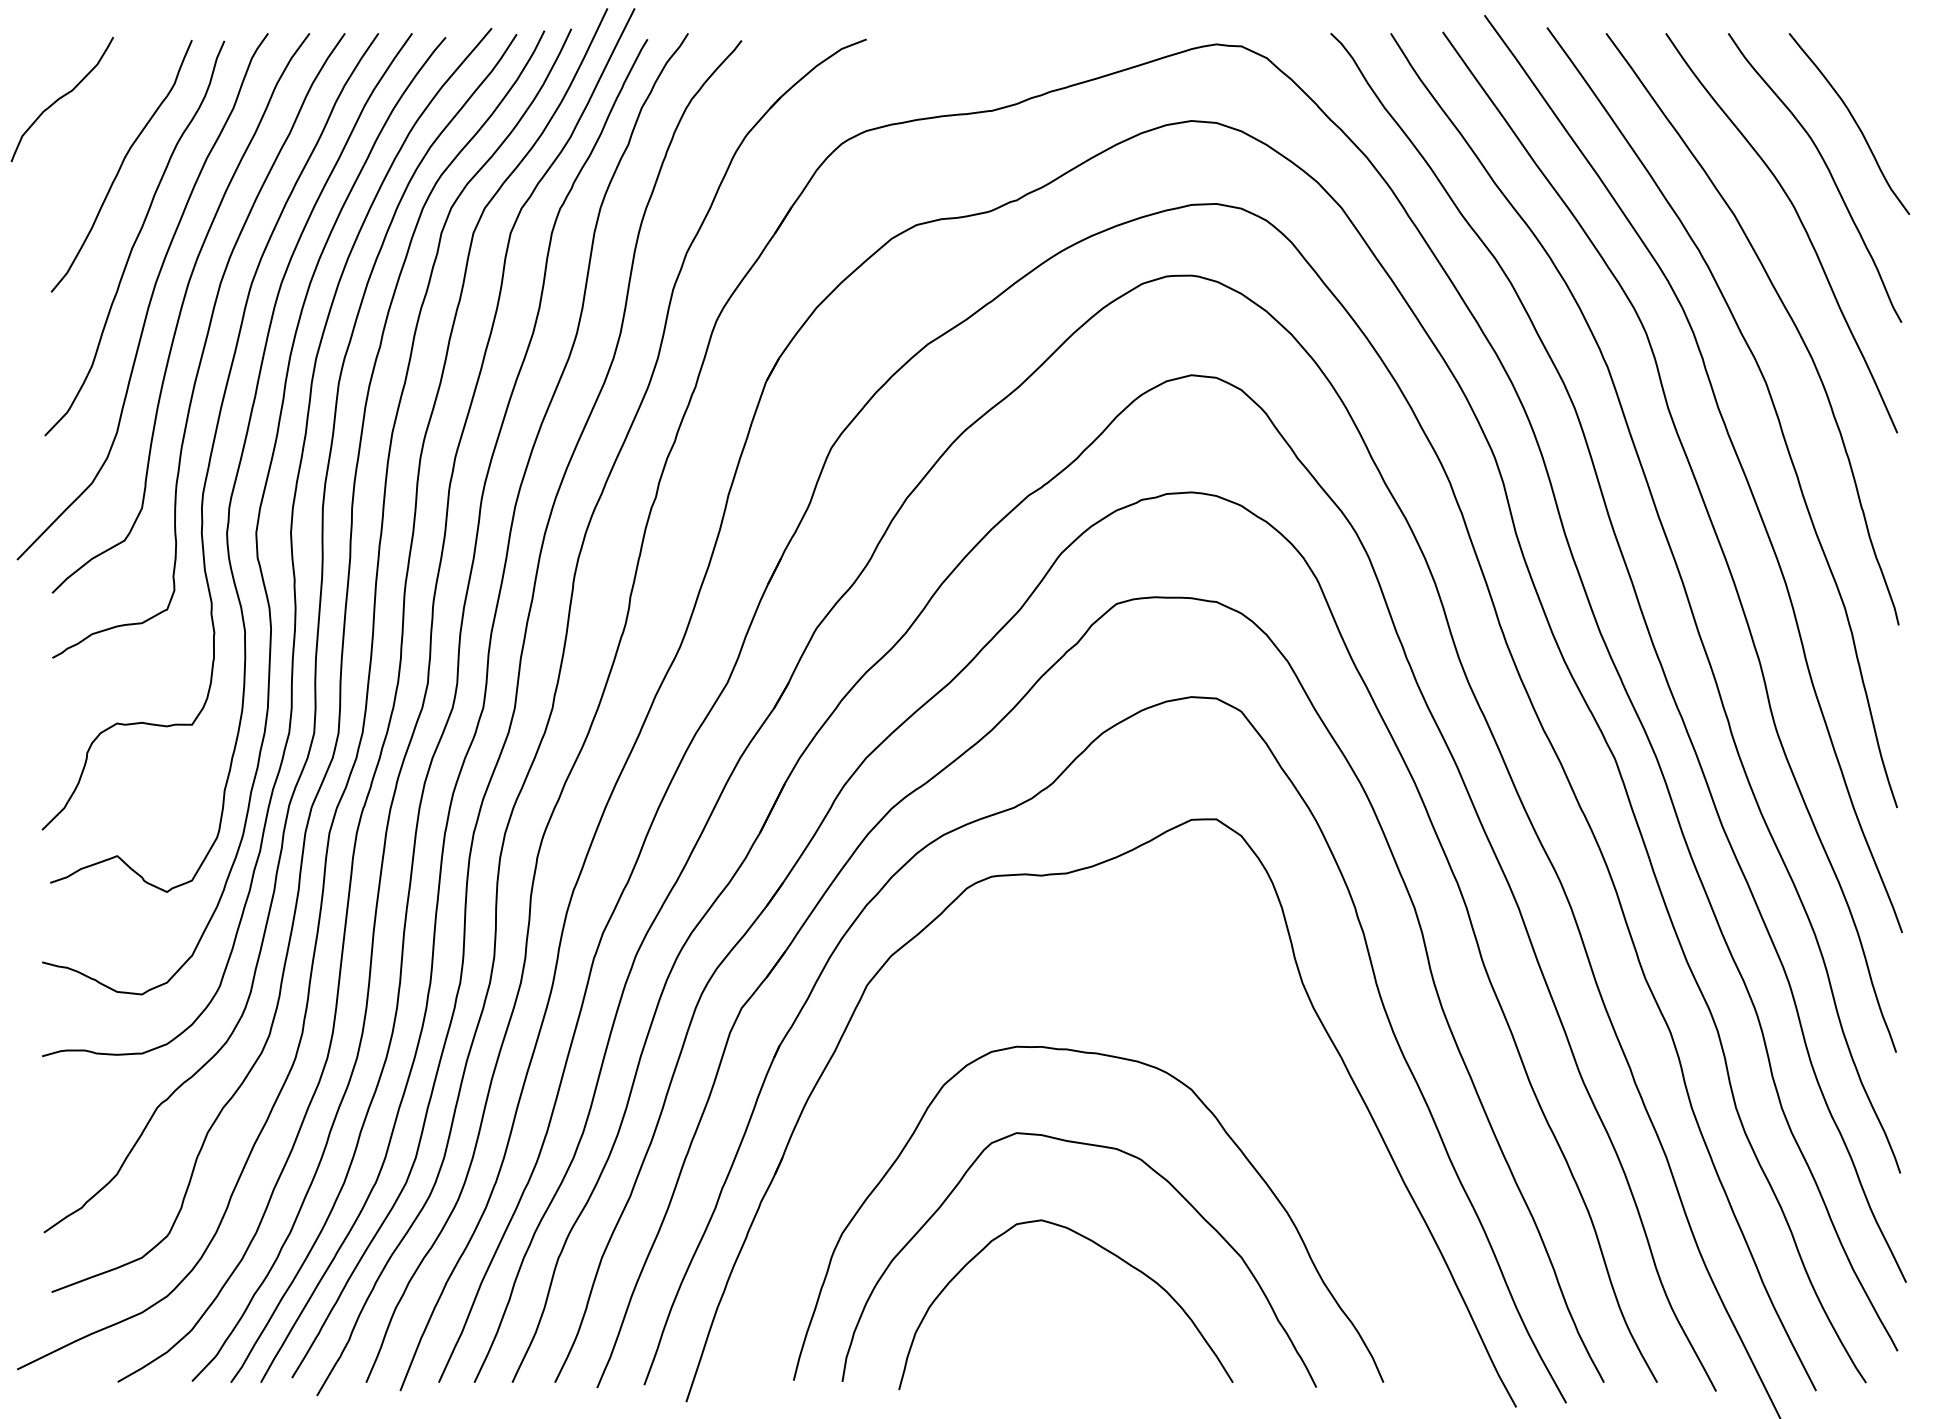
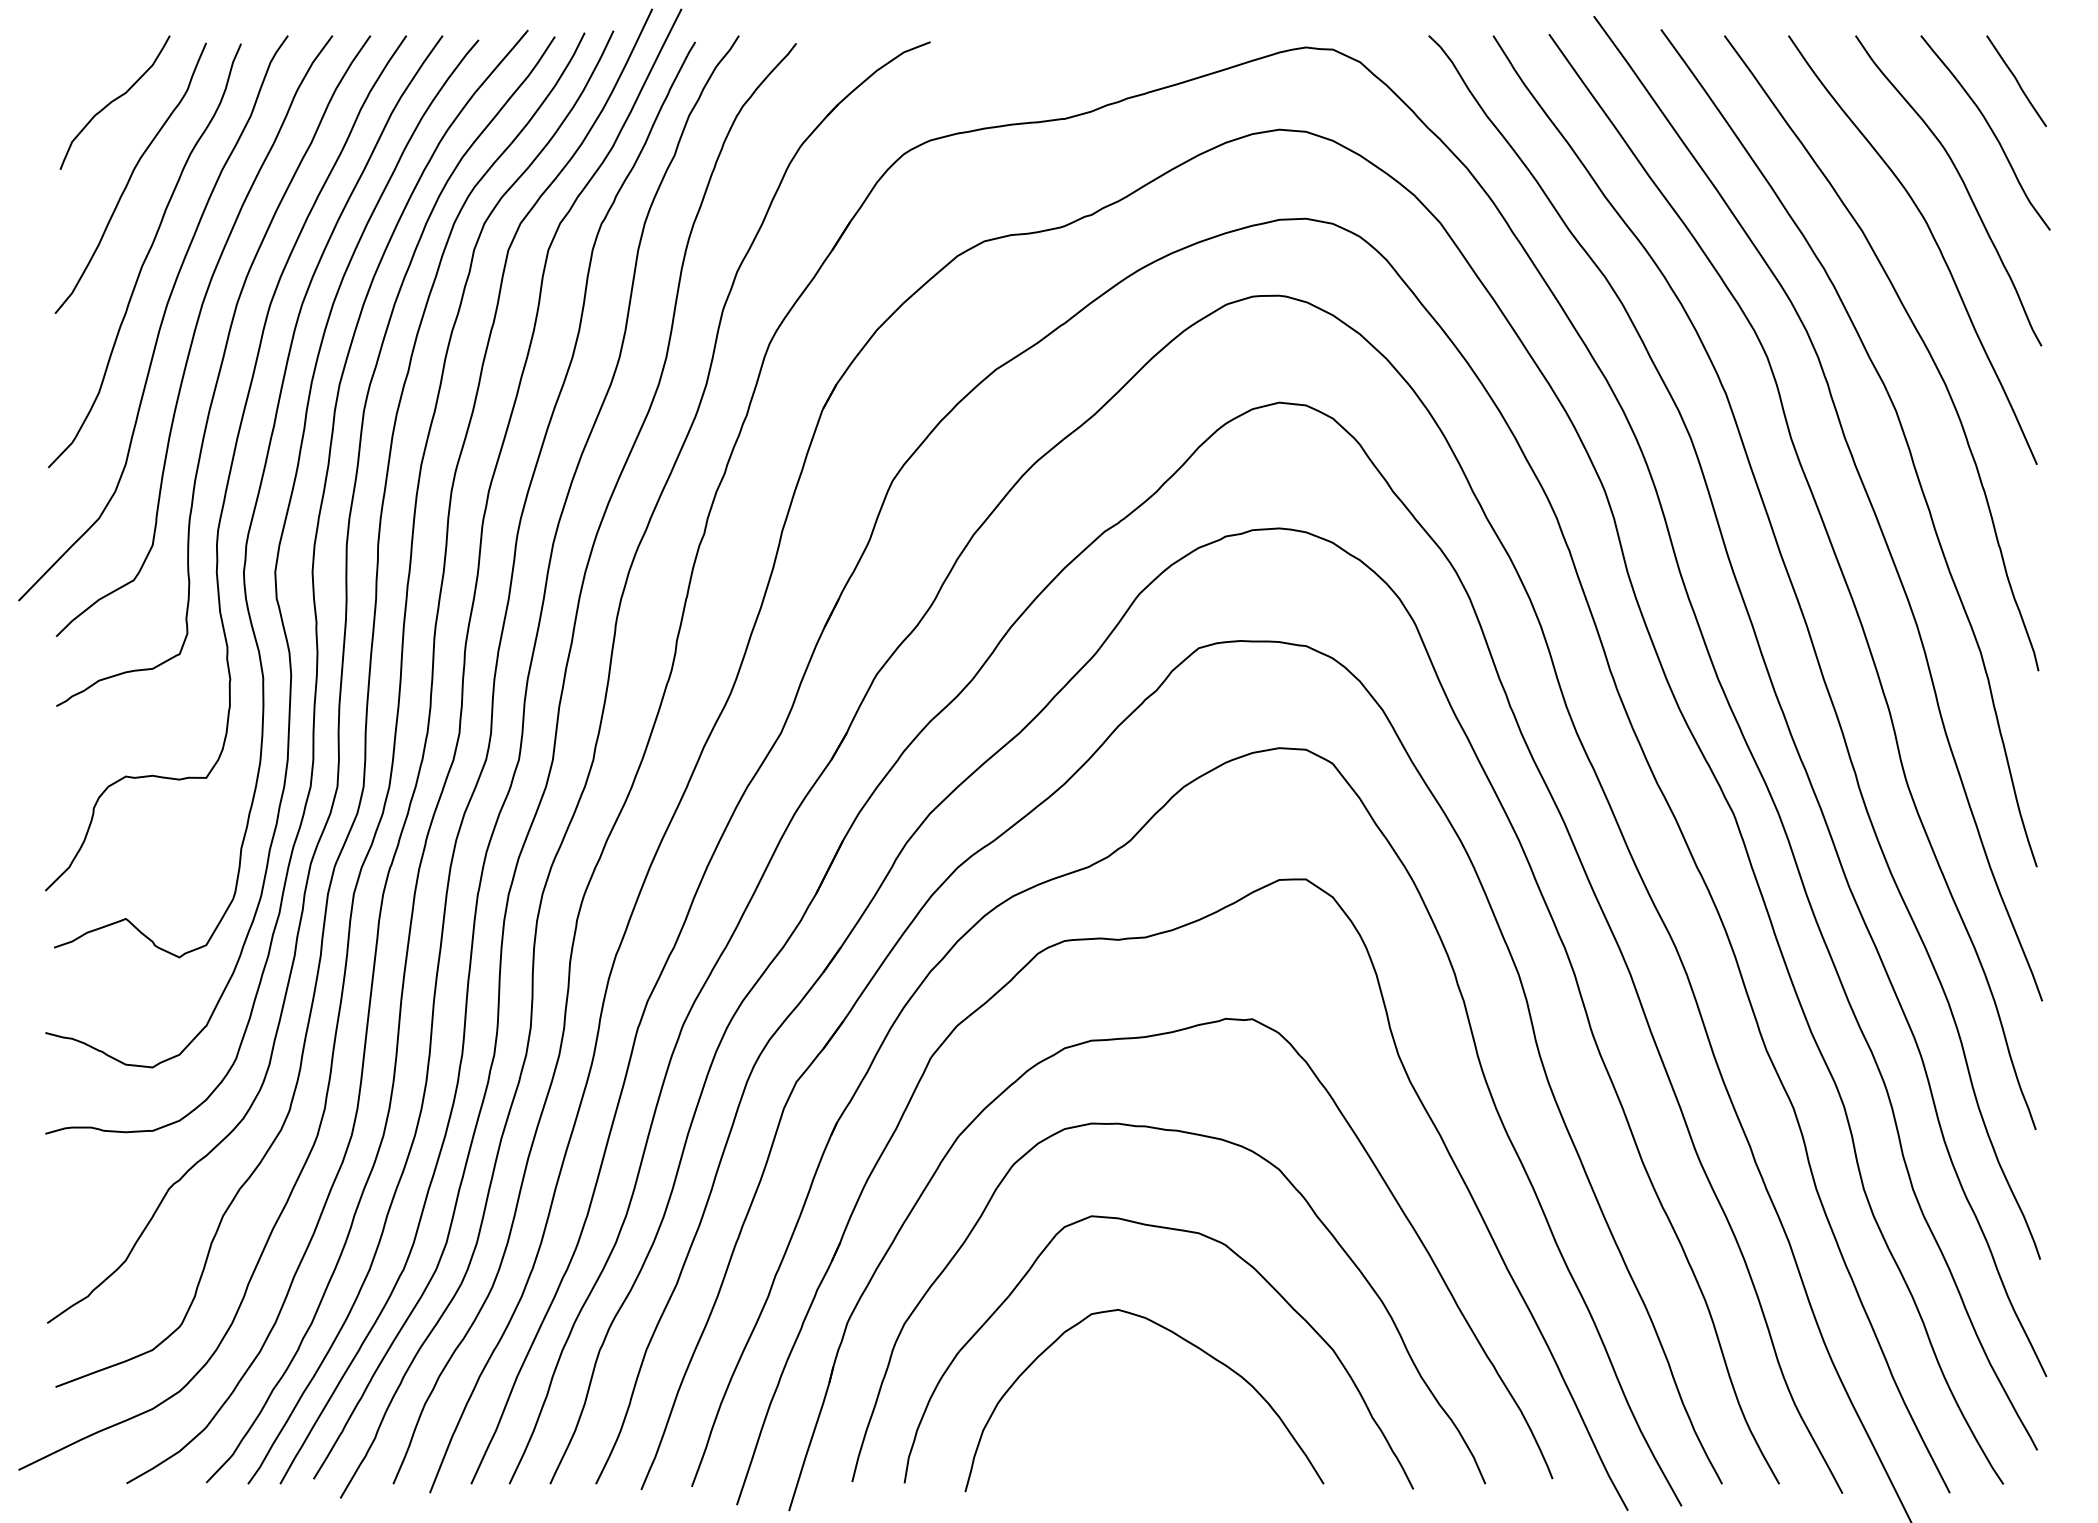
line: (1878, 76) -> (2016, 81), added
curve: (61, 98) -> (114, 101), moved
part: (1268, 1068) -> (1361, 1146), added

